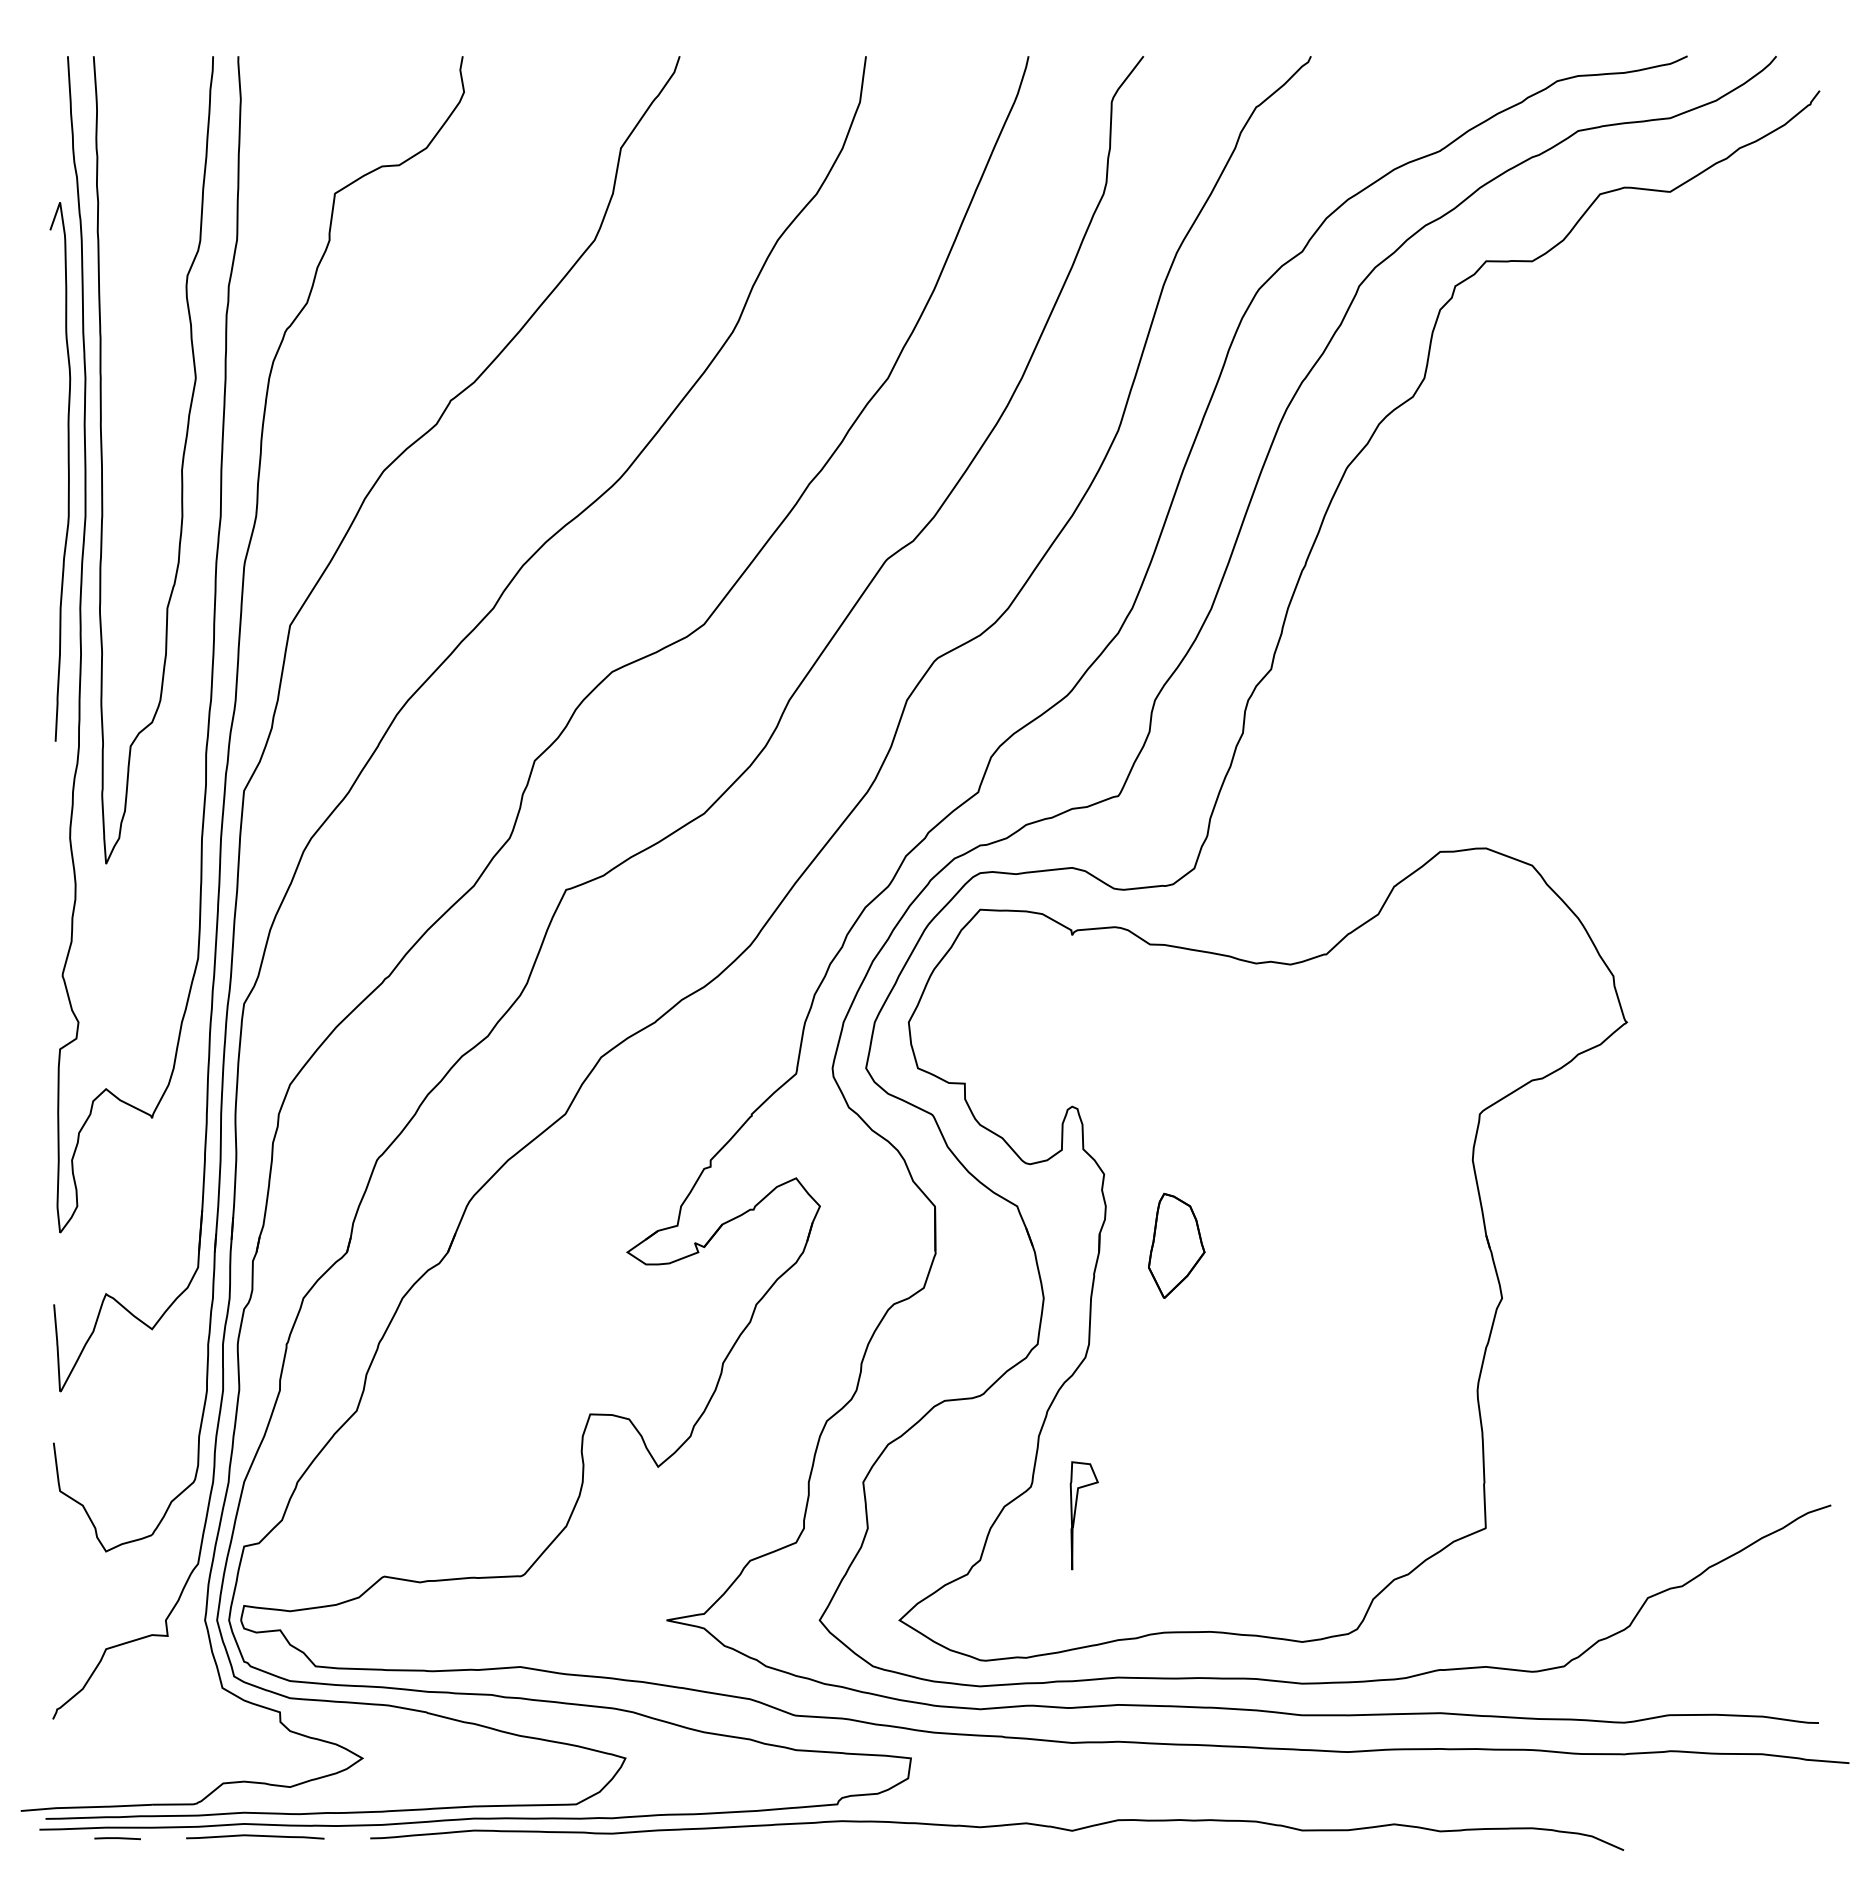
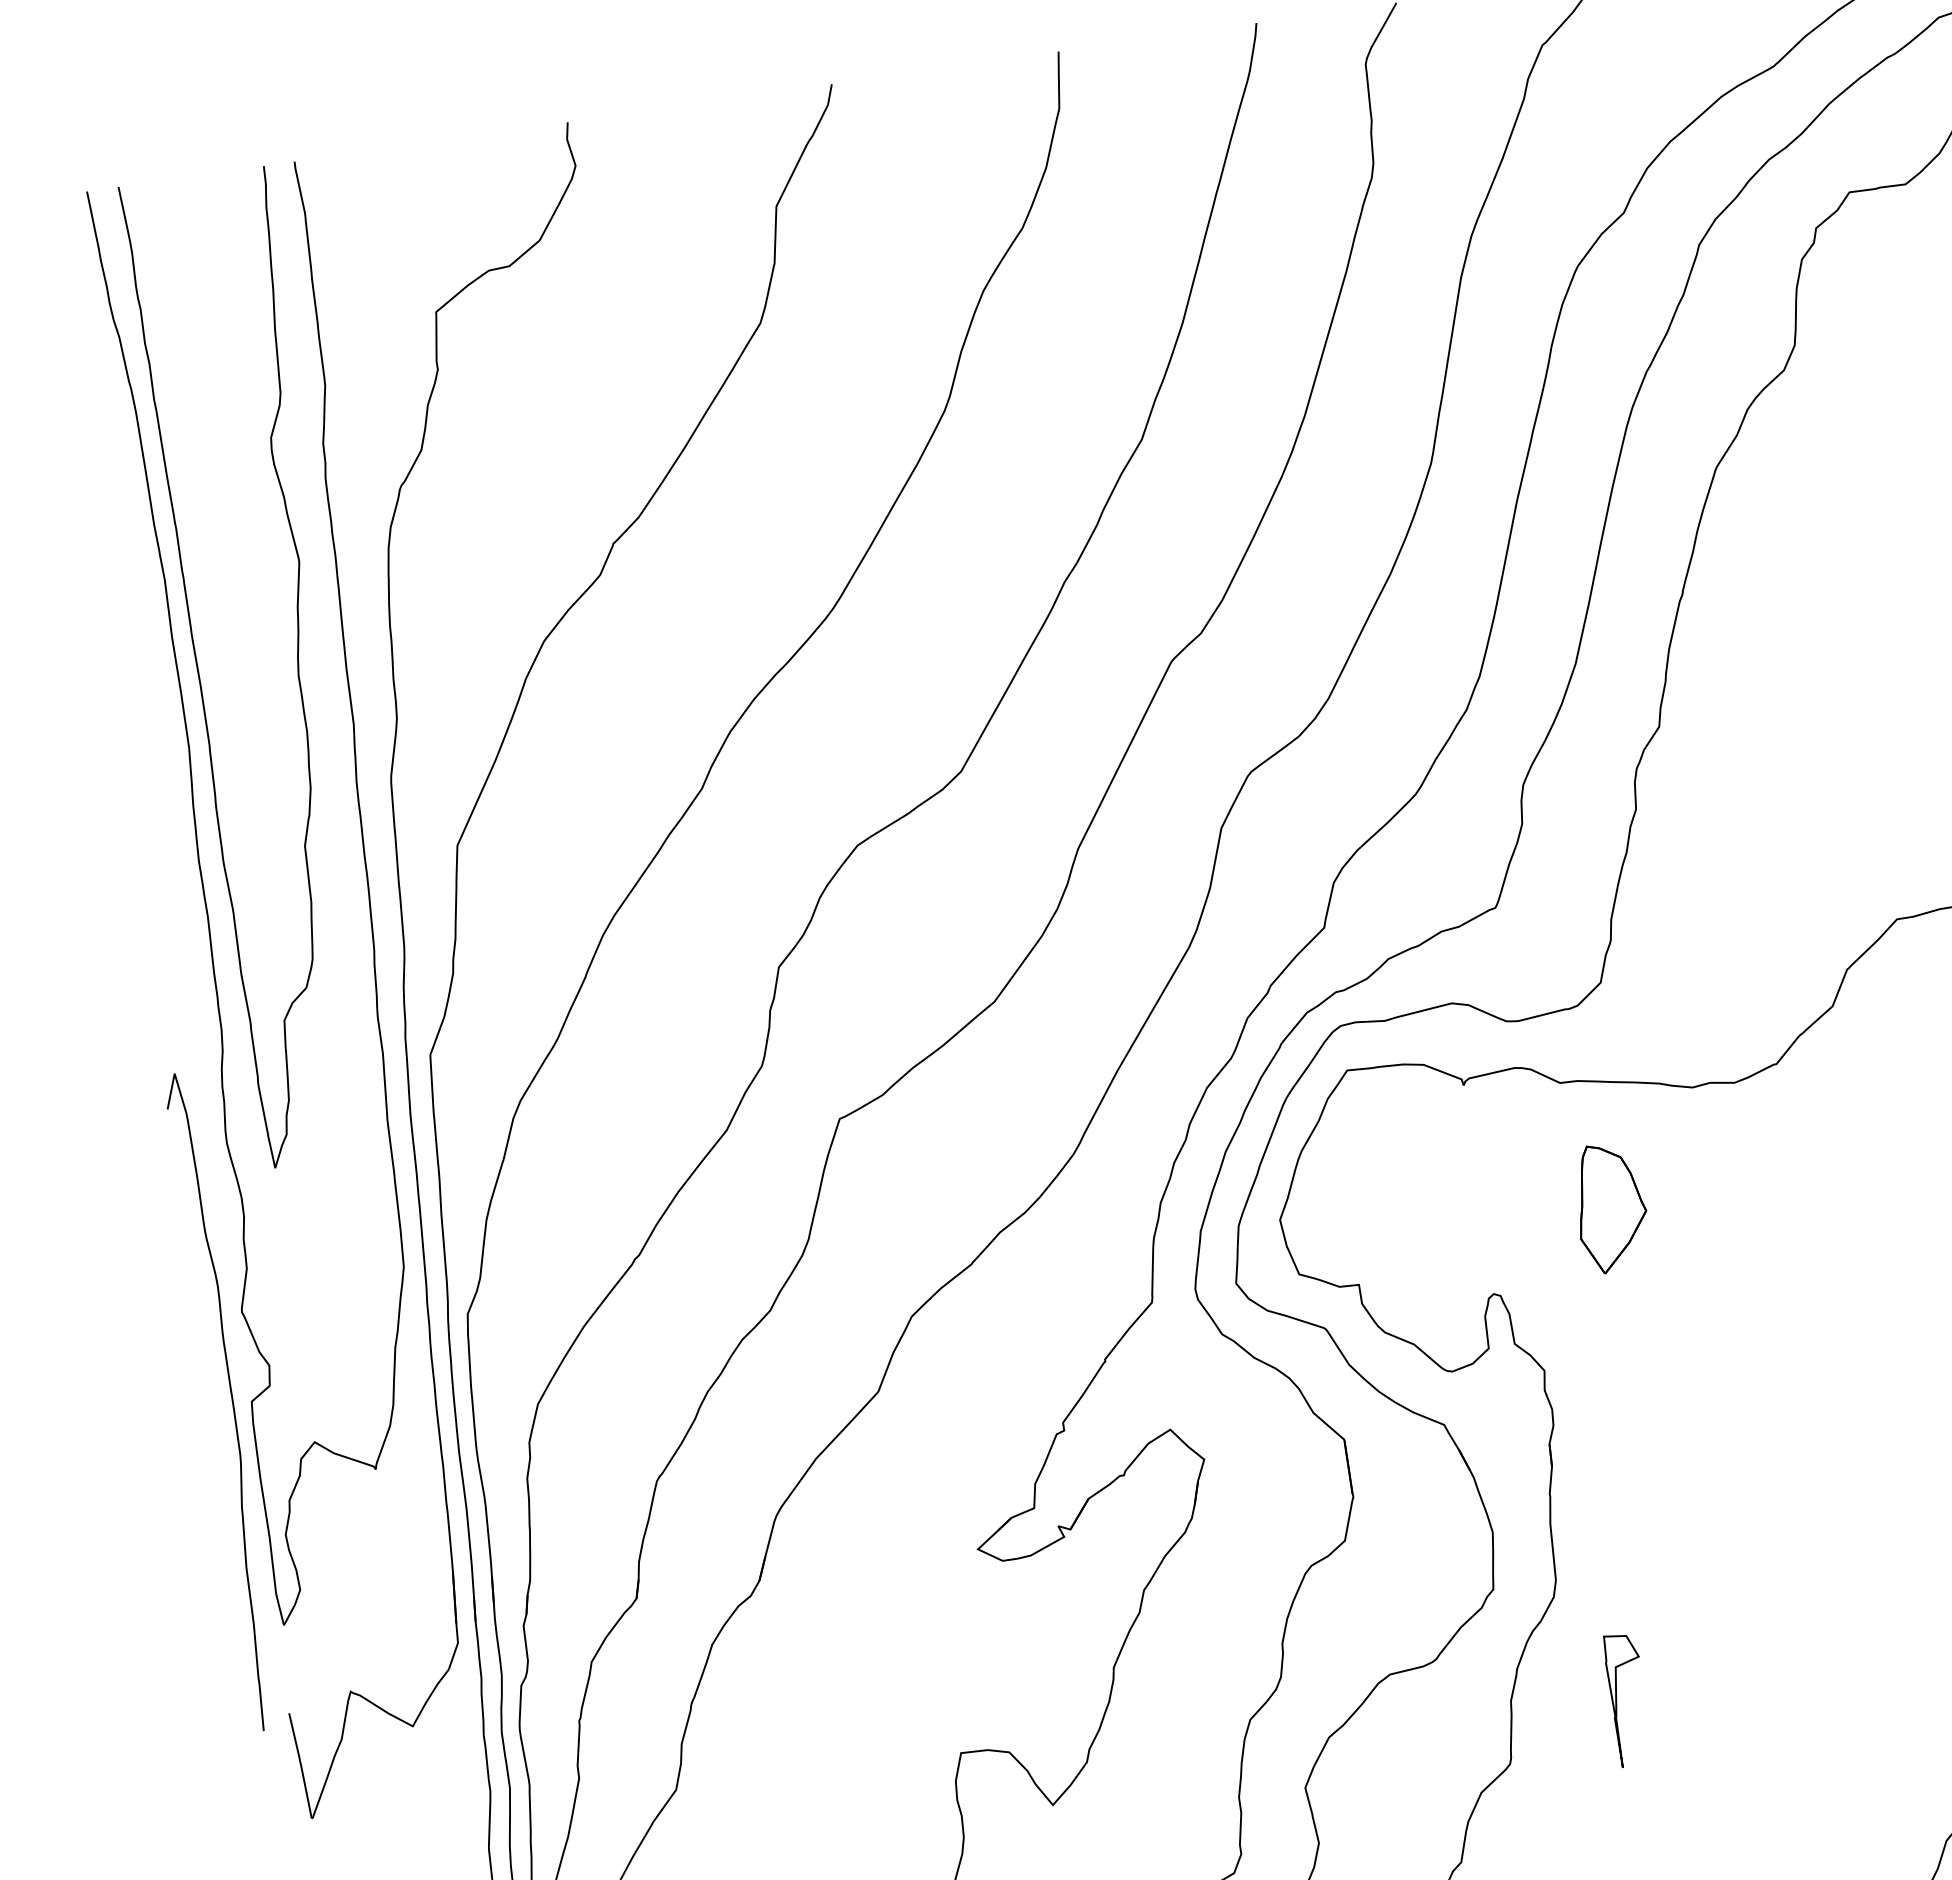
curve: (68, 471) -> (232, 1399), moved
part: (1176, 1245) -> (1610, 1207), moved
part: (1075, 1515) -> (1617, 1700), moved

